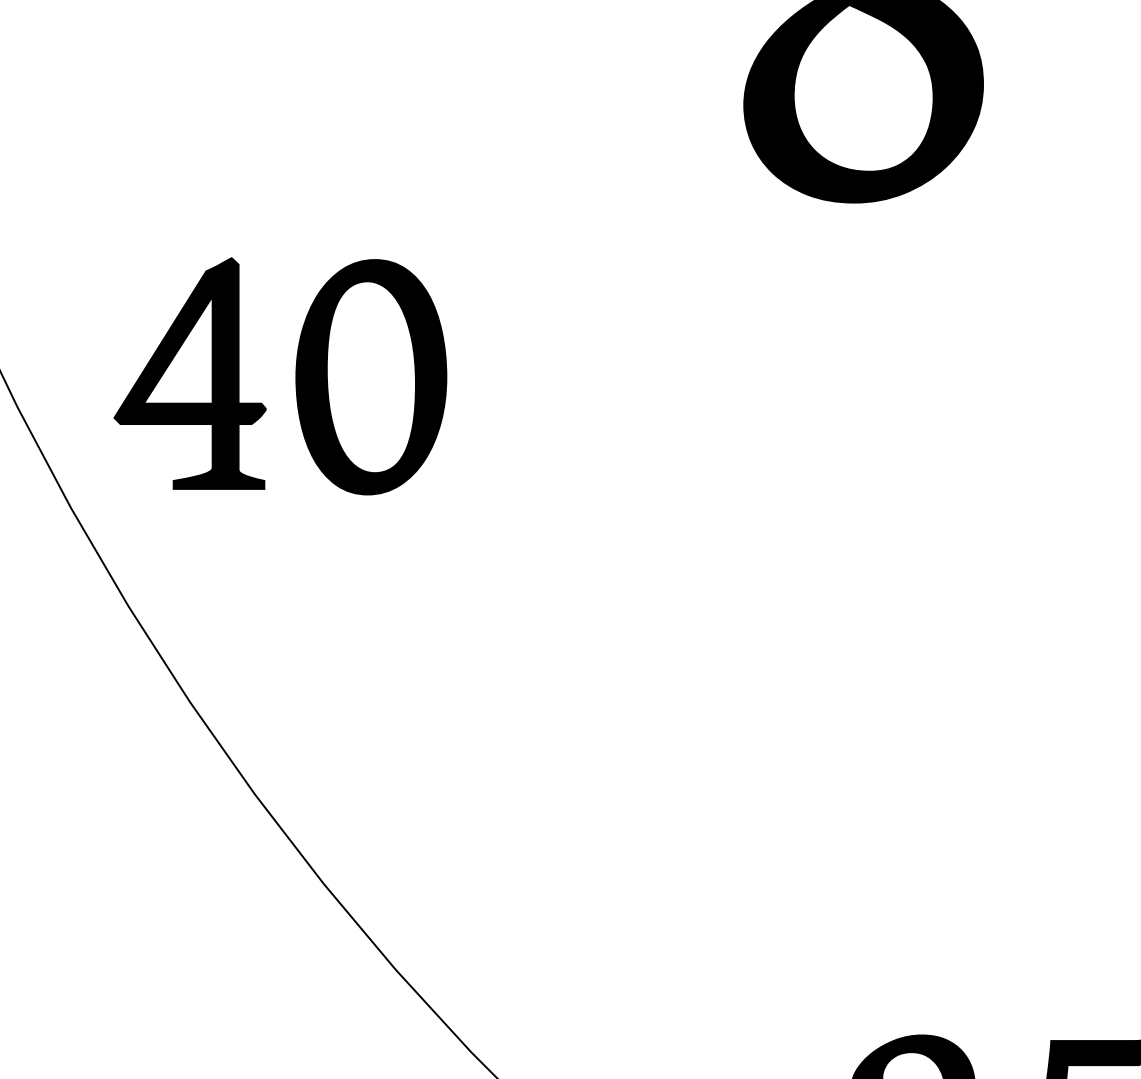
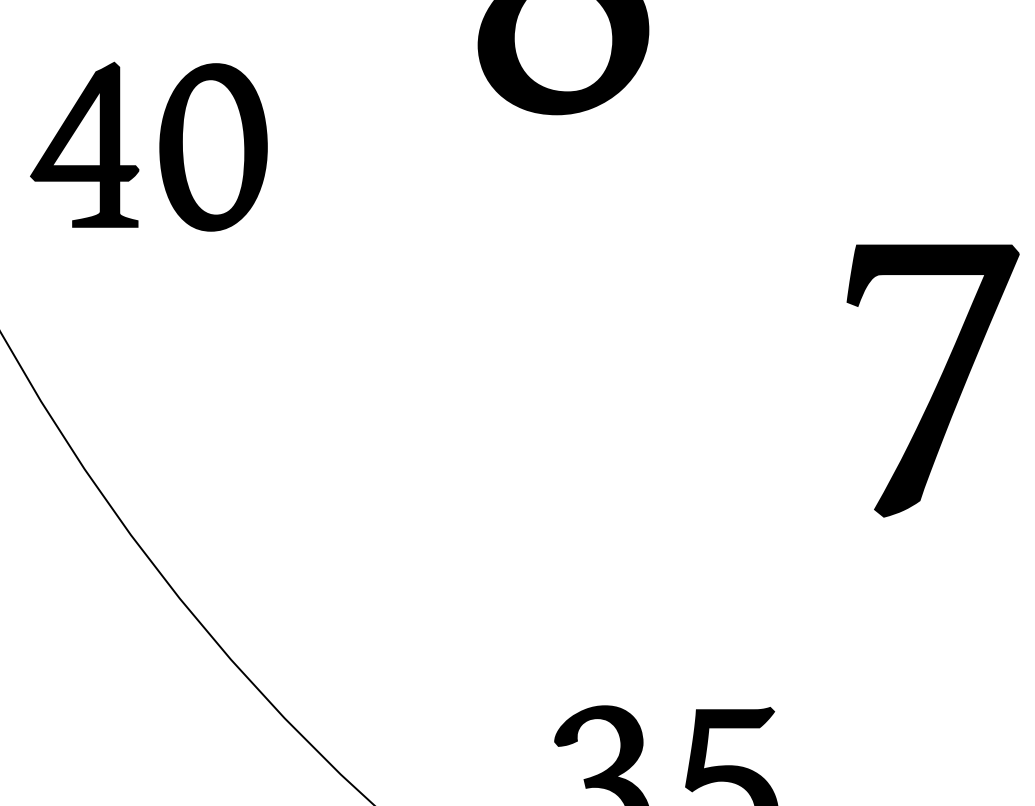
part: (295, 375) -> (159, 146), moved

